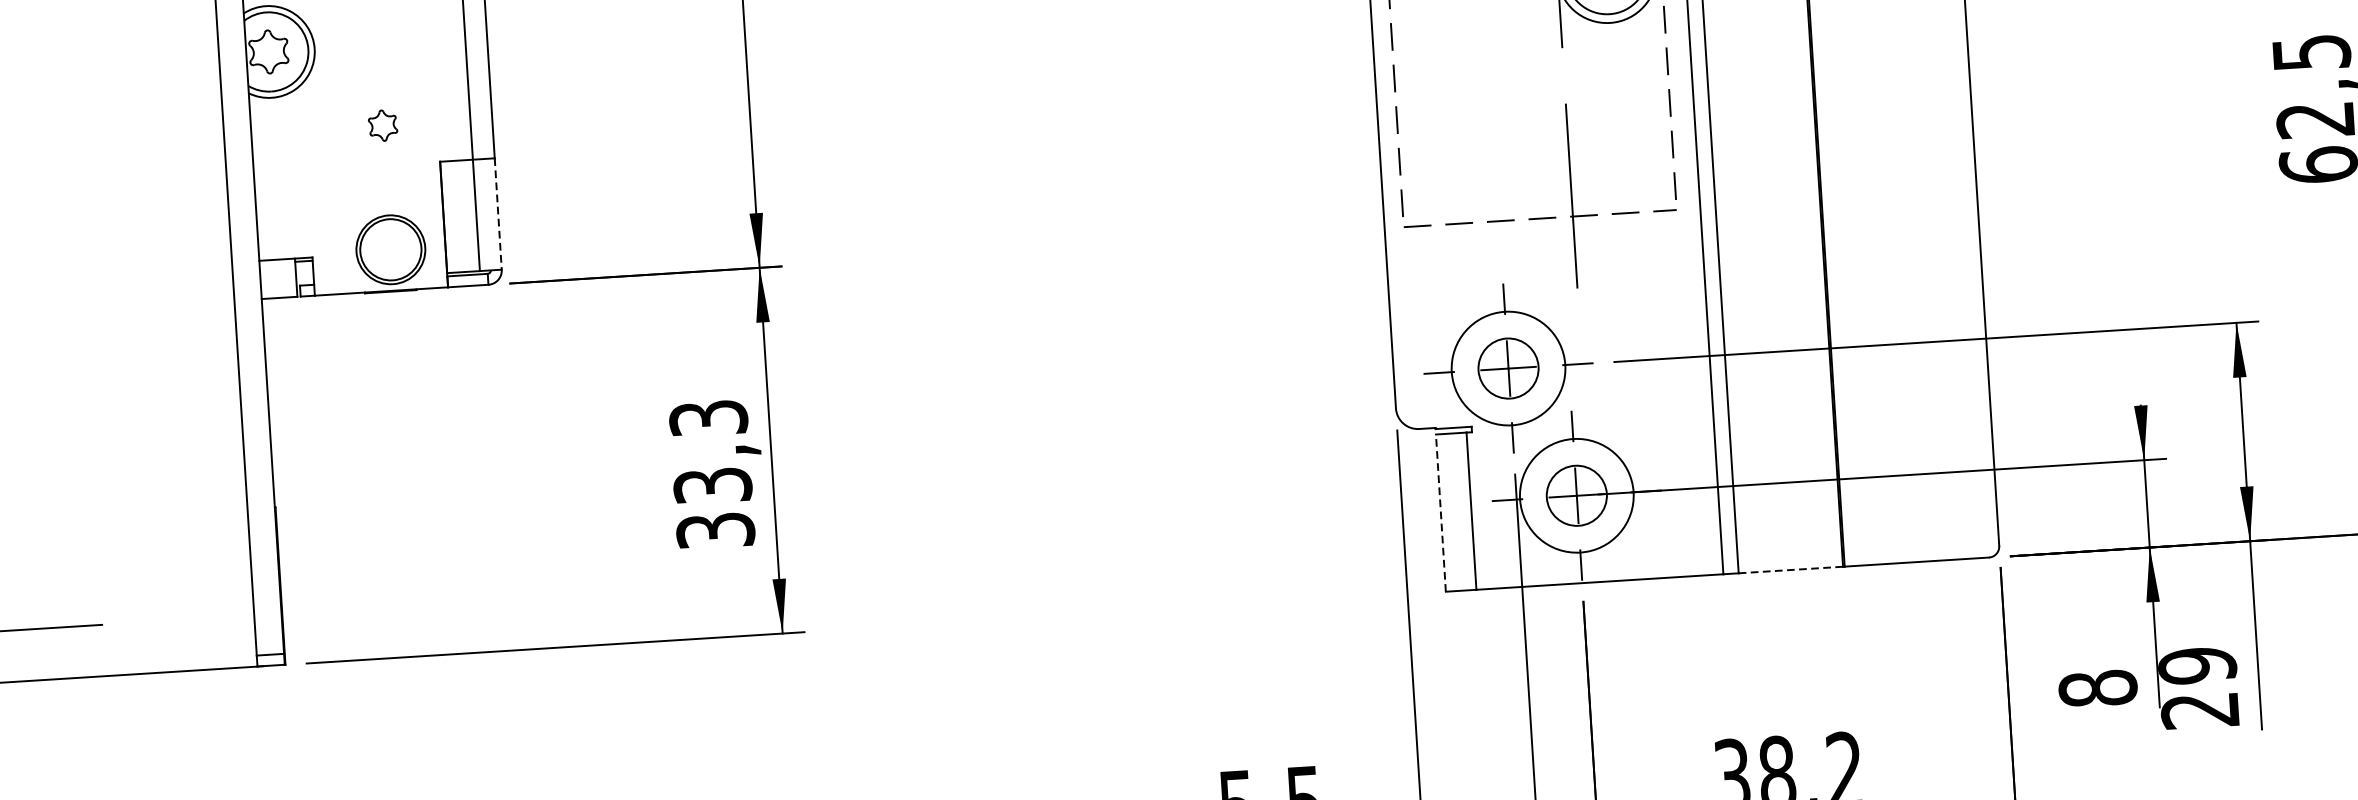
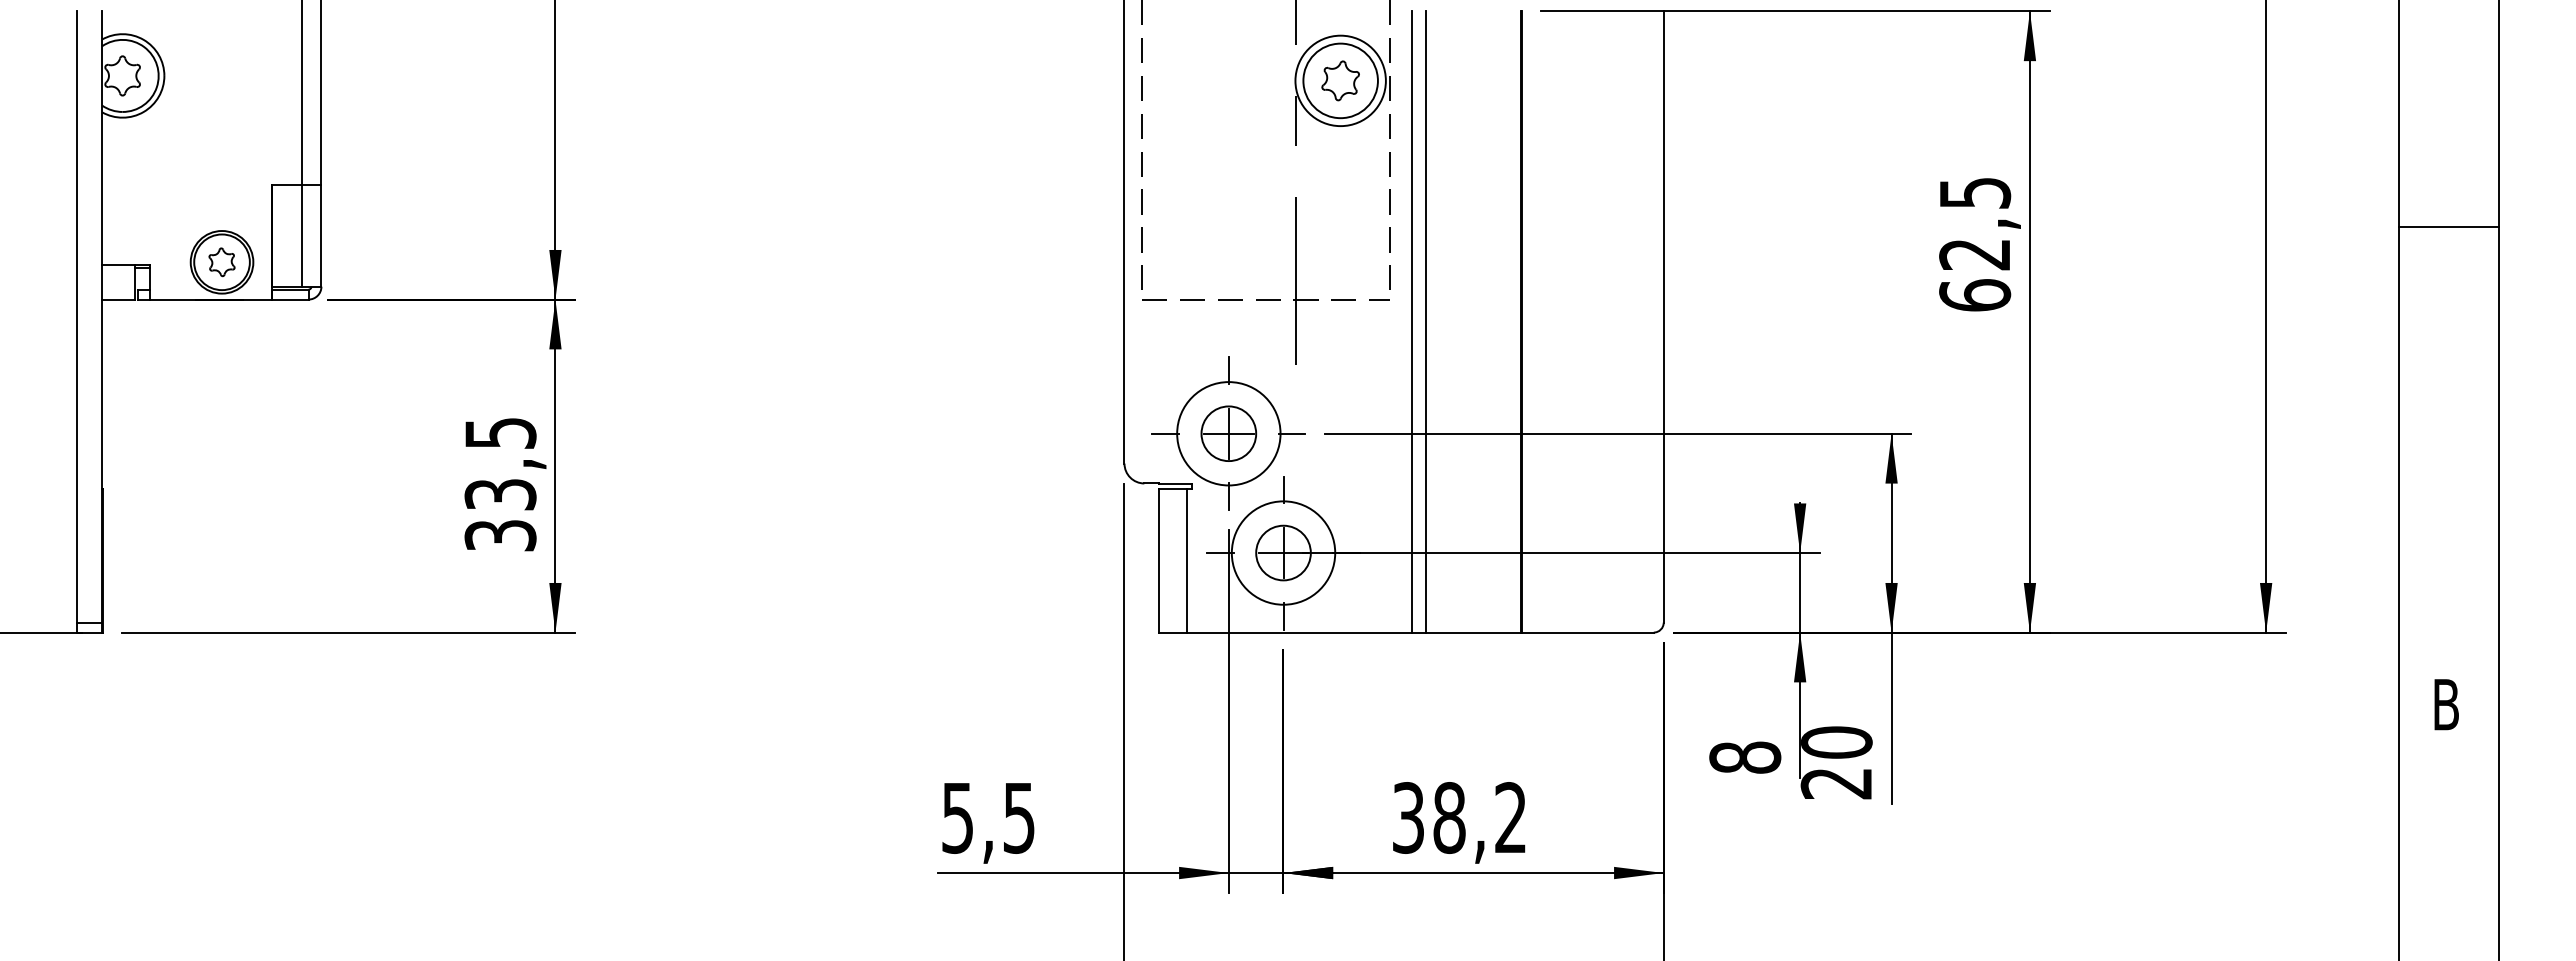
part: (382, 125) -> (221, 262), moved
line: (498, 213) -> (321, 235), dashed -> solid
text: (708, 418) -> (500, 433), 33,3 -> 33,5
line: (1441, 513) -> (1159, 561), dashed -> solid
line: (1790, 569) -> (1473, 632), dashed -> solid
text: (2197, 665) -> (1836, 742), 29 -> 20

